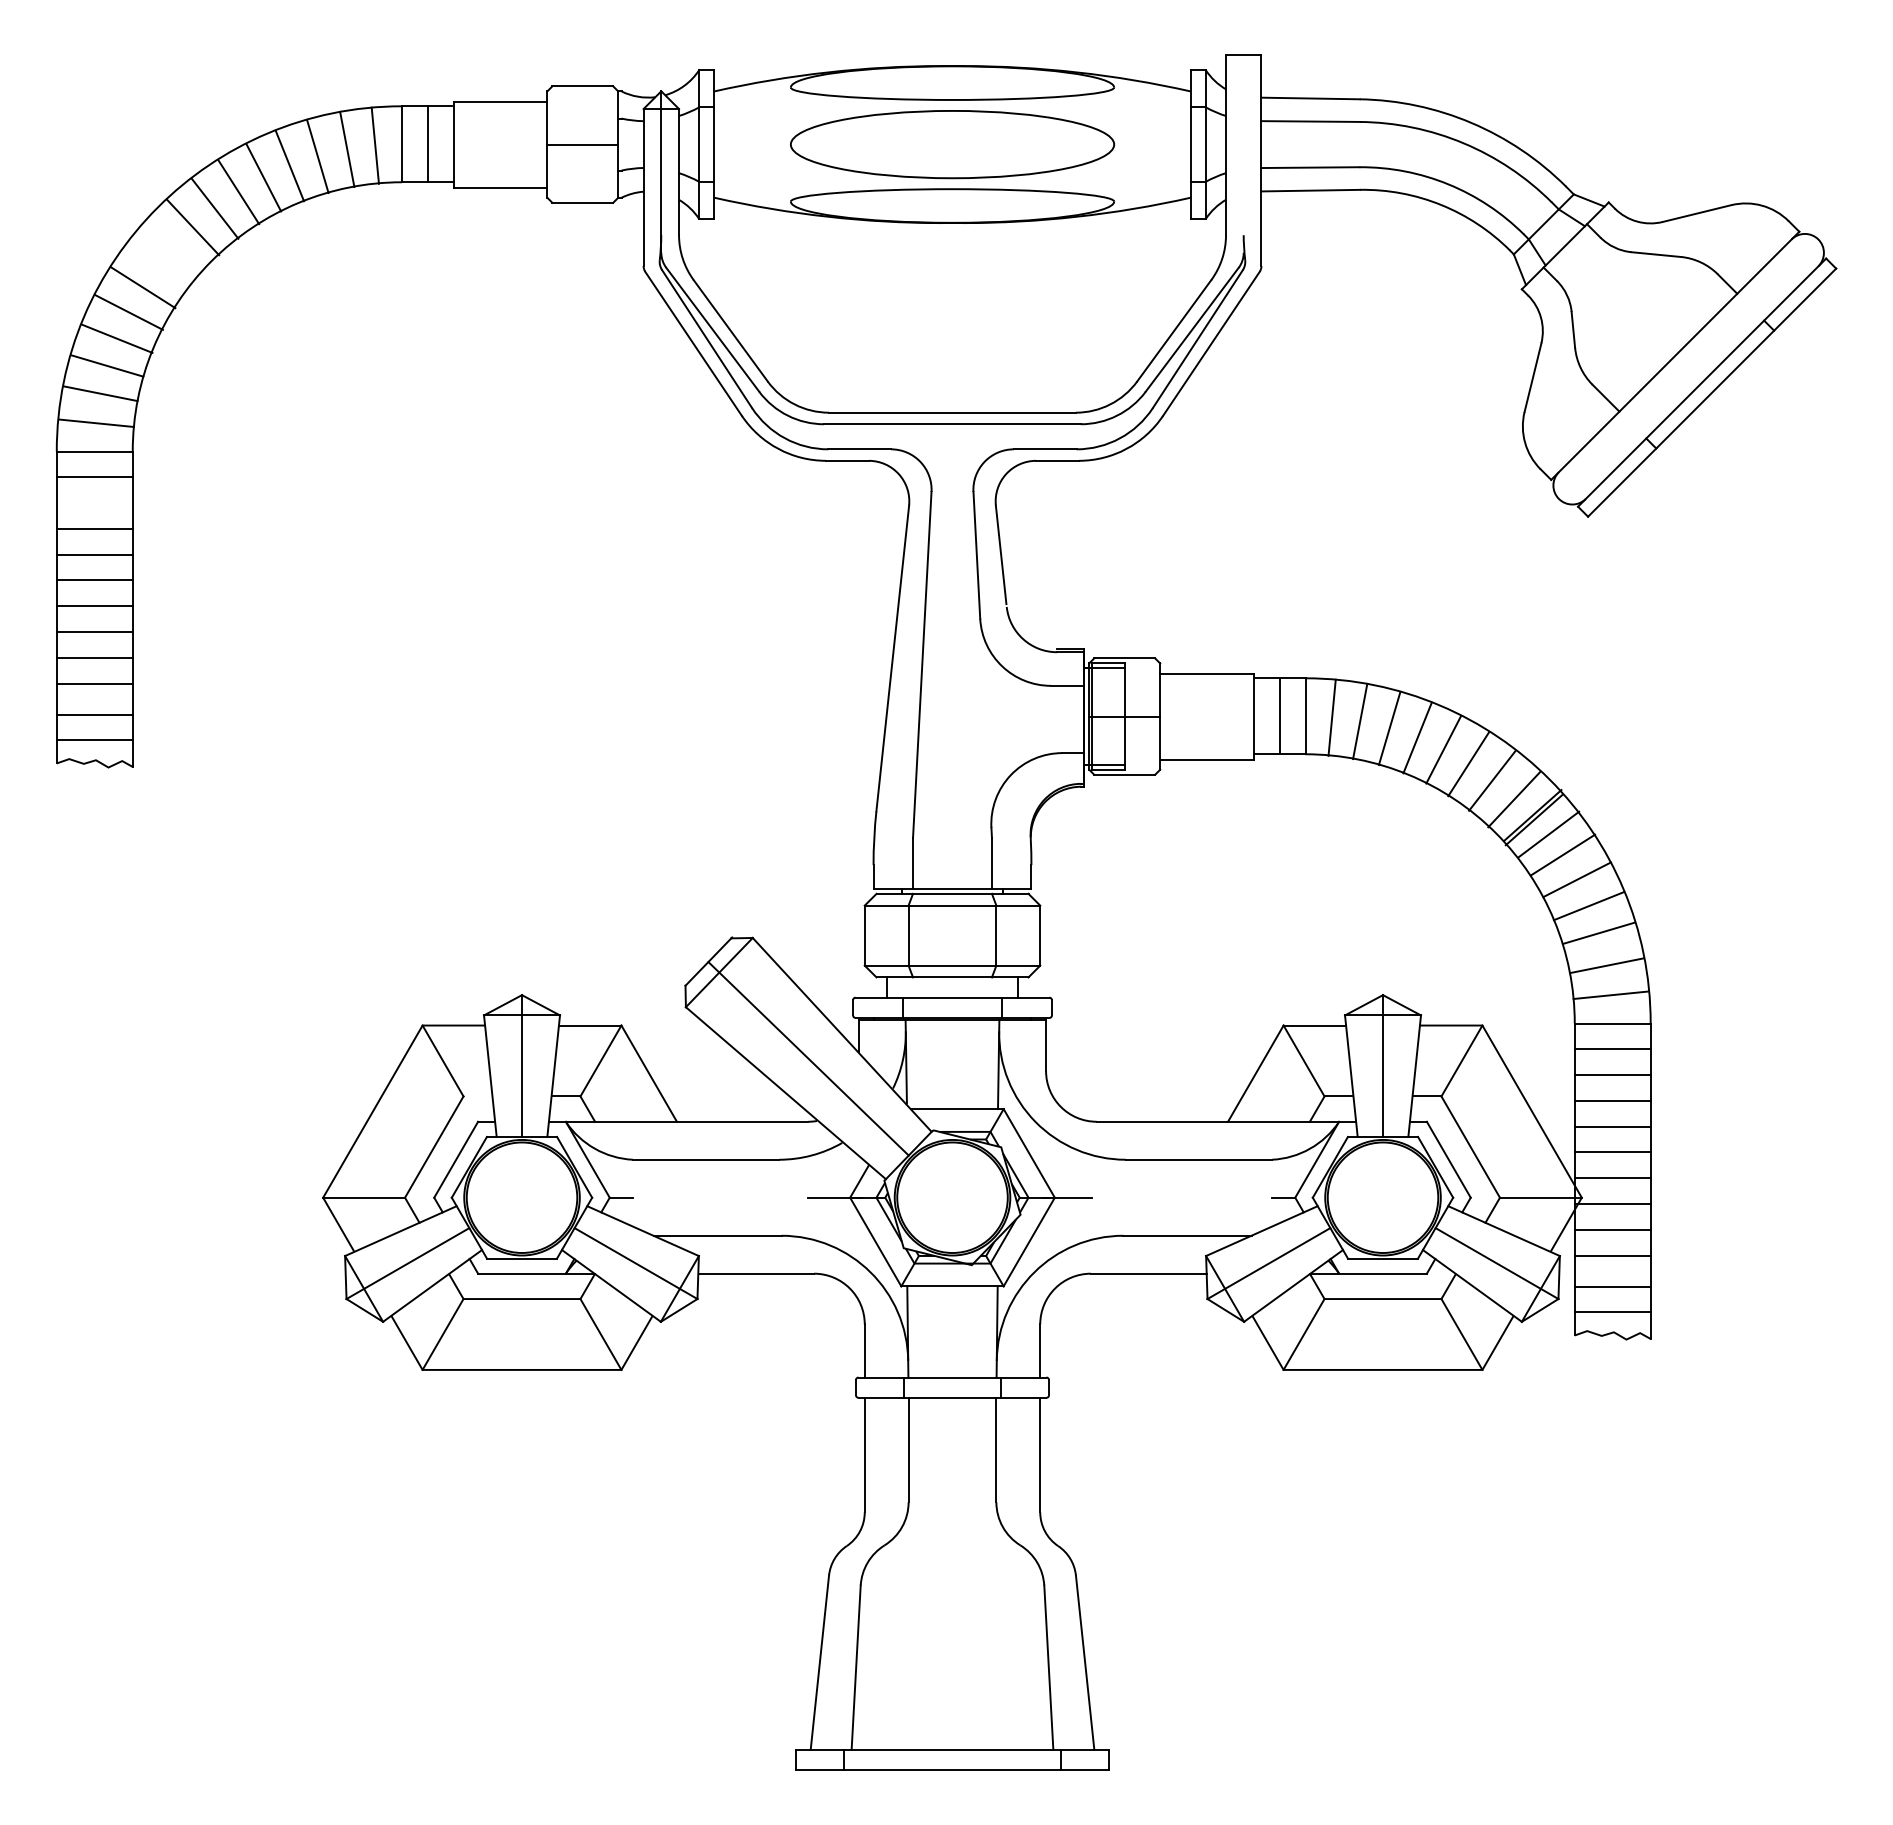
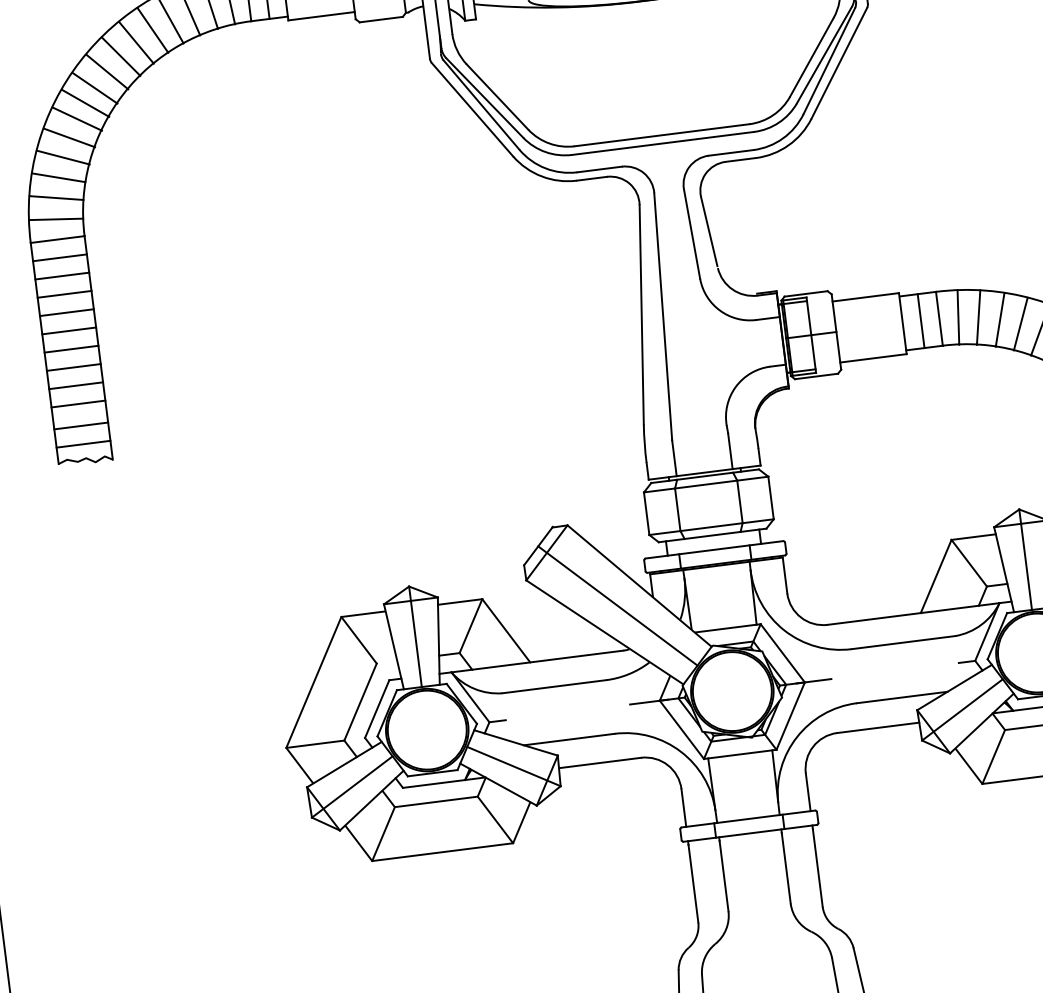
line: (172, 247) -> (94, 88), added
line: (157, 267) -> (85, 103), added
line: (94, 503) -> (62, 276), added

